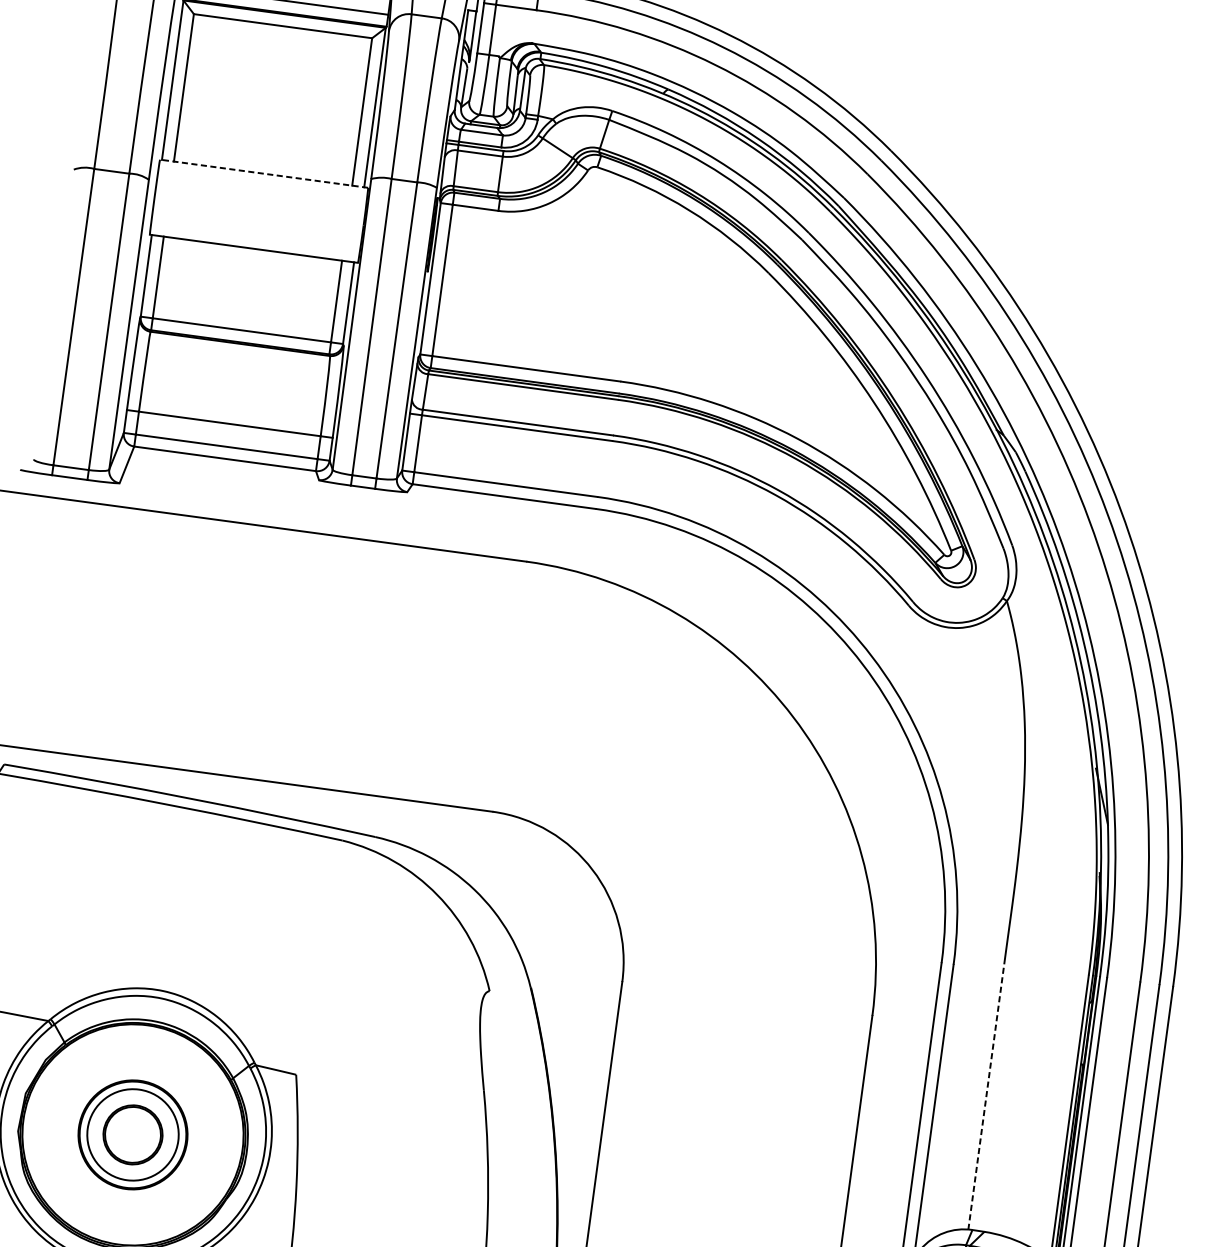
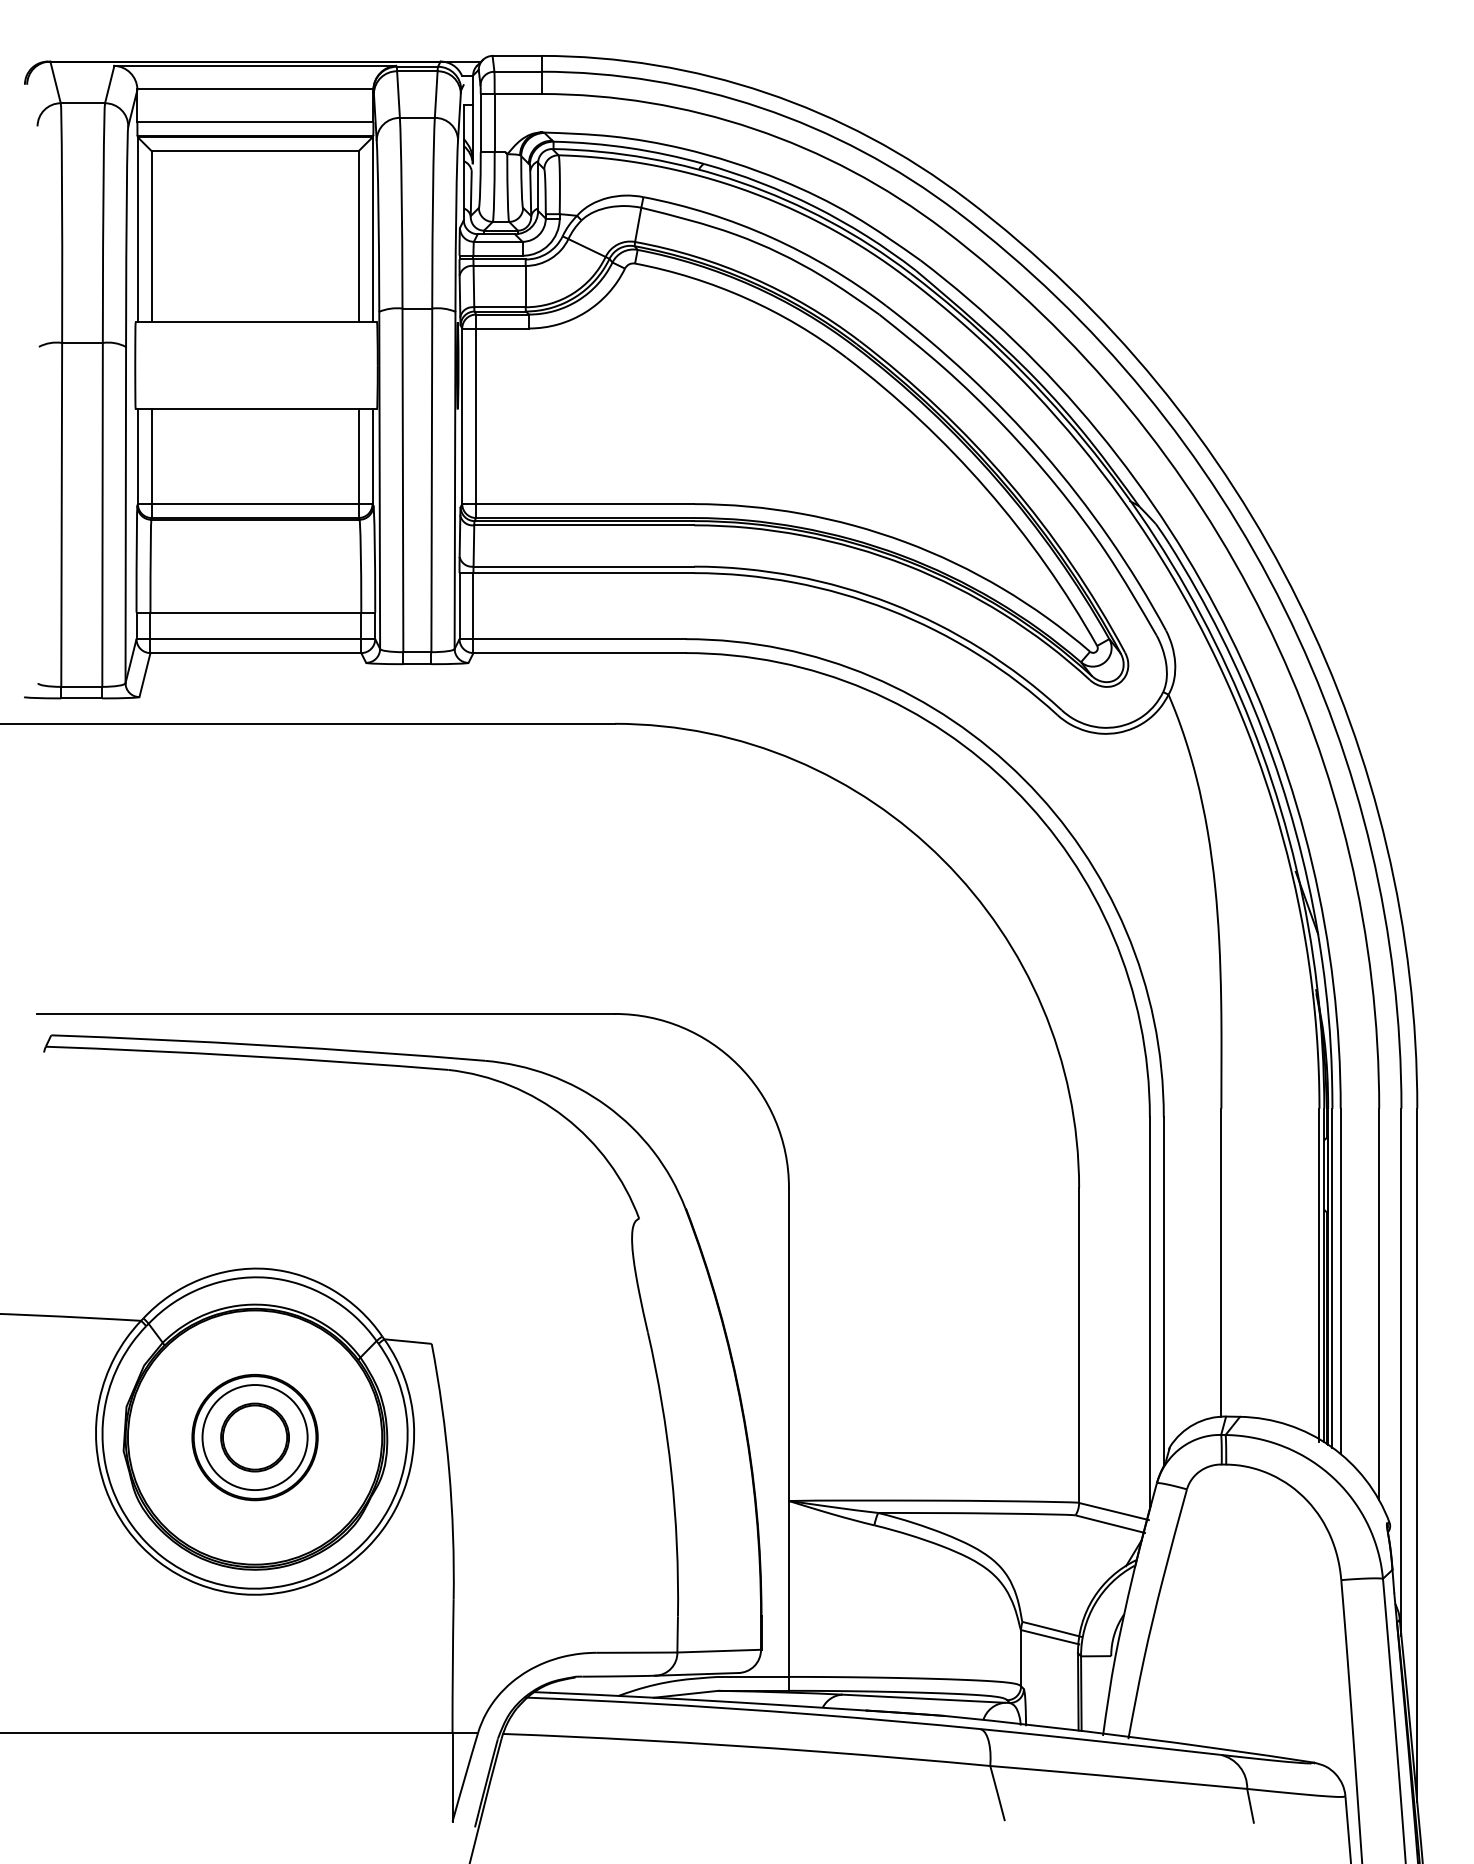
line: (264, 173) -> (256, 322), dashed -> solid
line: (986, 1096) -> (1221, 1262), dashed -> solid

